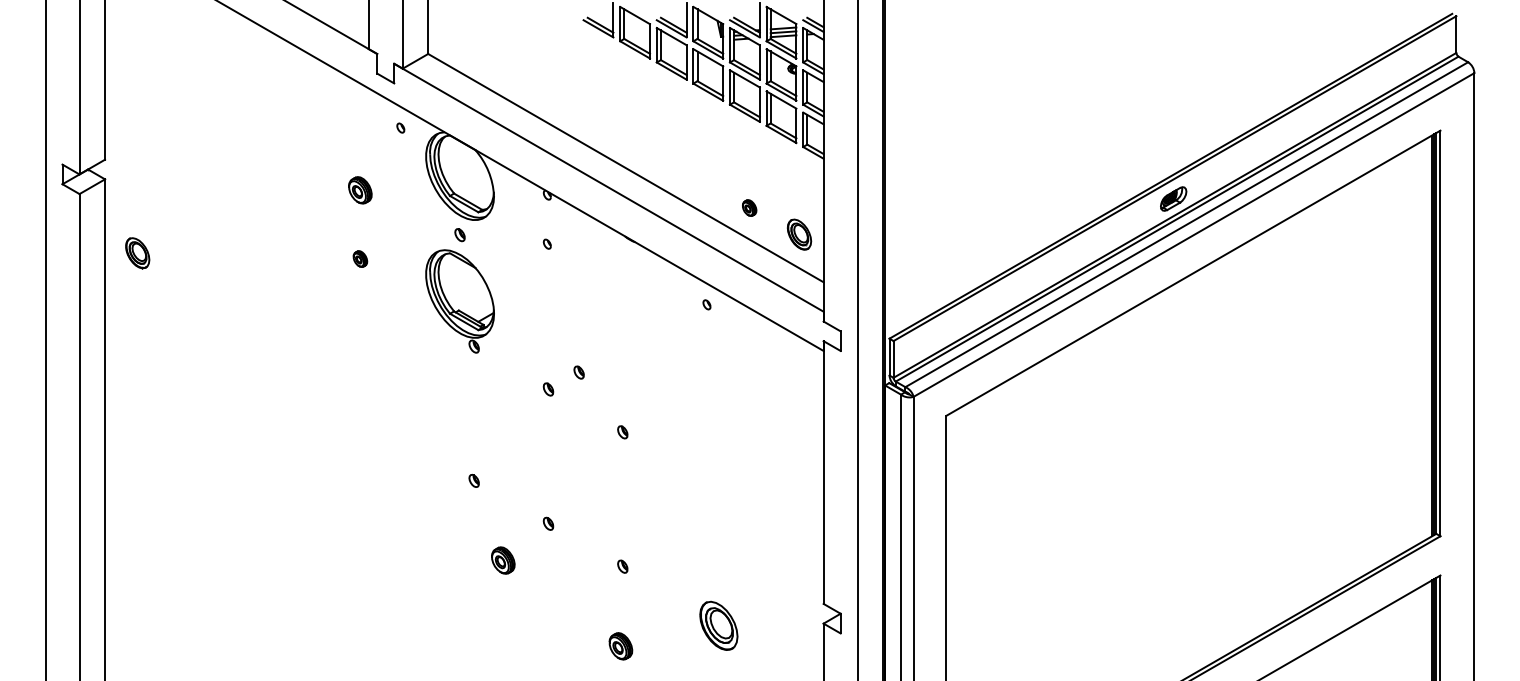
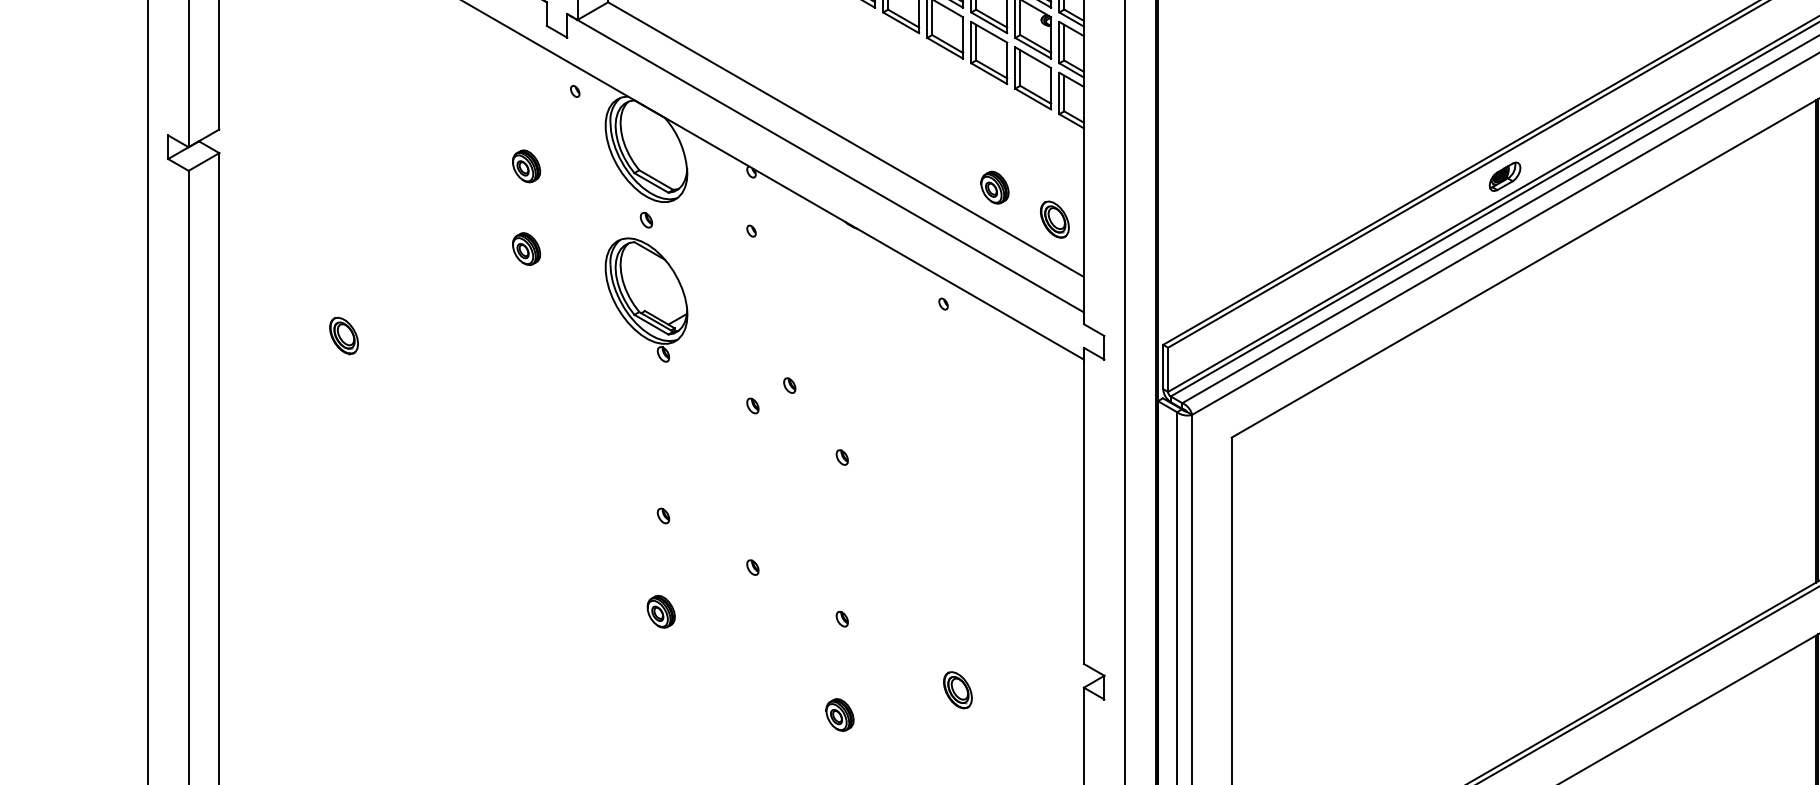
part: (749, 207) -> (994, 187), size x1.67
part: (137, 253) -> (343, 336), moved
part: (360, 258) -> (526, 248), size x1.67
part: (503, 560) -> (661, 611), moved
part: (718, 625) -> (957, 689), size x0.62

